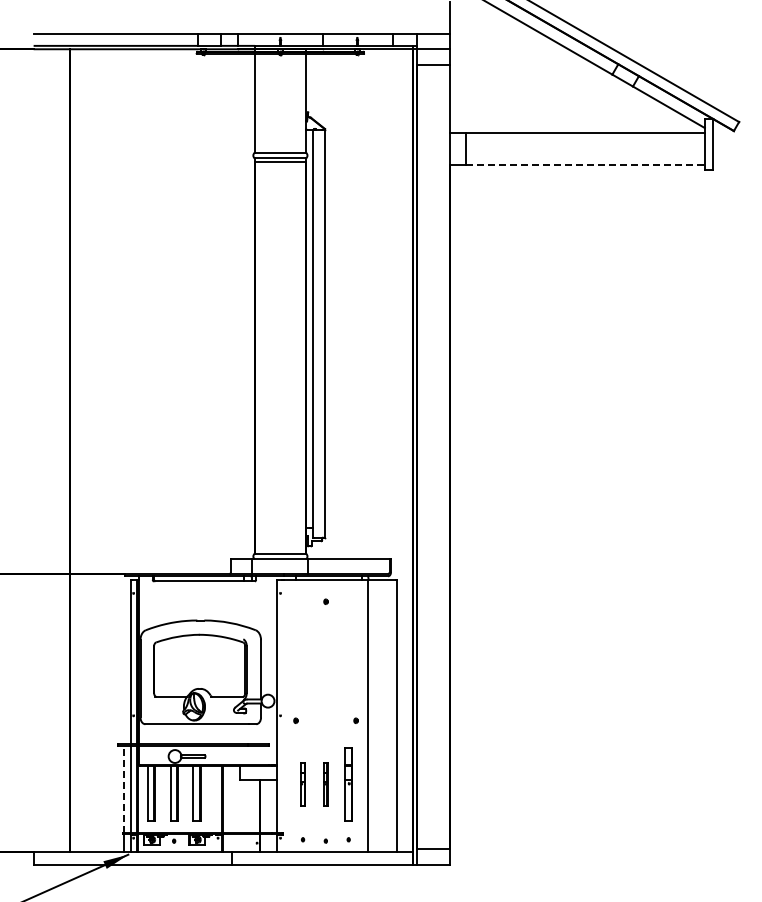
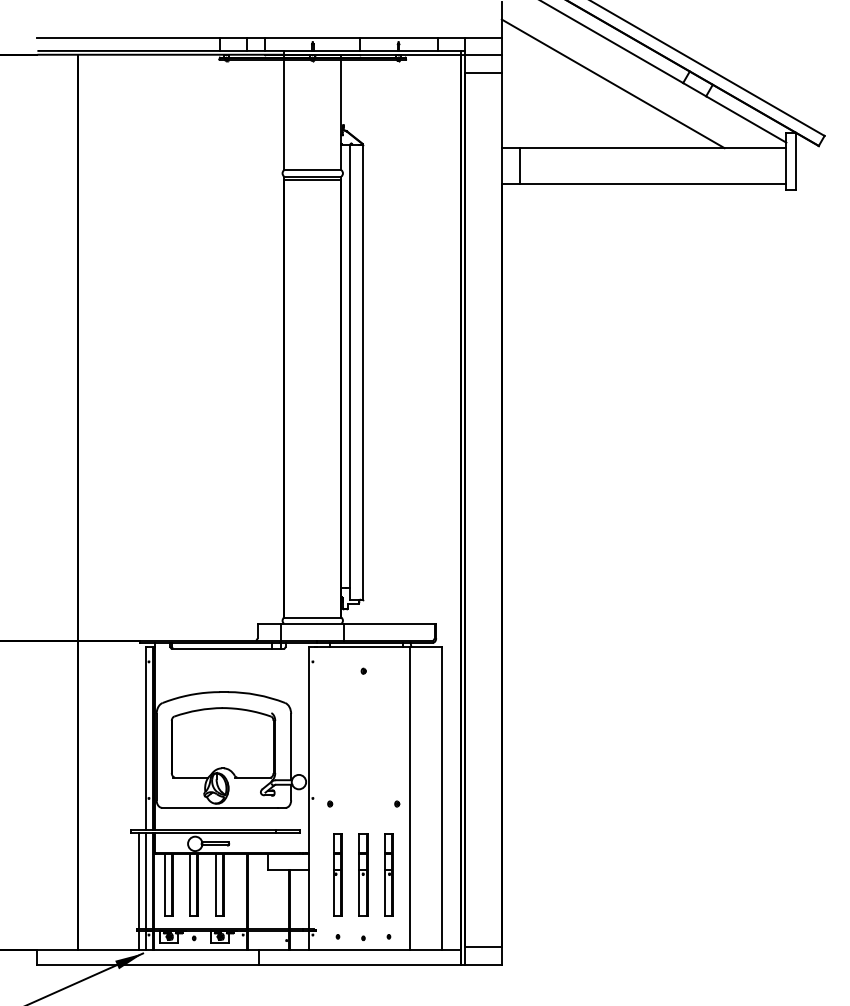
line: (549, 74) -> (613, 82), added
line: (585, 164) -> (653, 183), dashed -> solid
part: (302, 784) -> (337, 875), size x1.67
part: (325, 784) -> (363, 875), size x1.67
line: (124, 789) -> (138, 880), dashed -> solid

